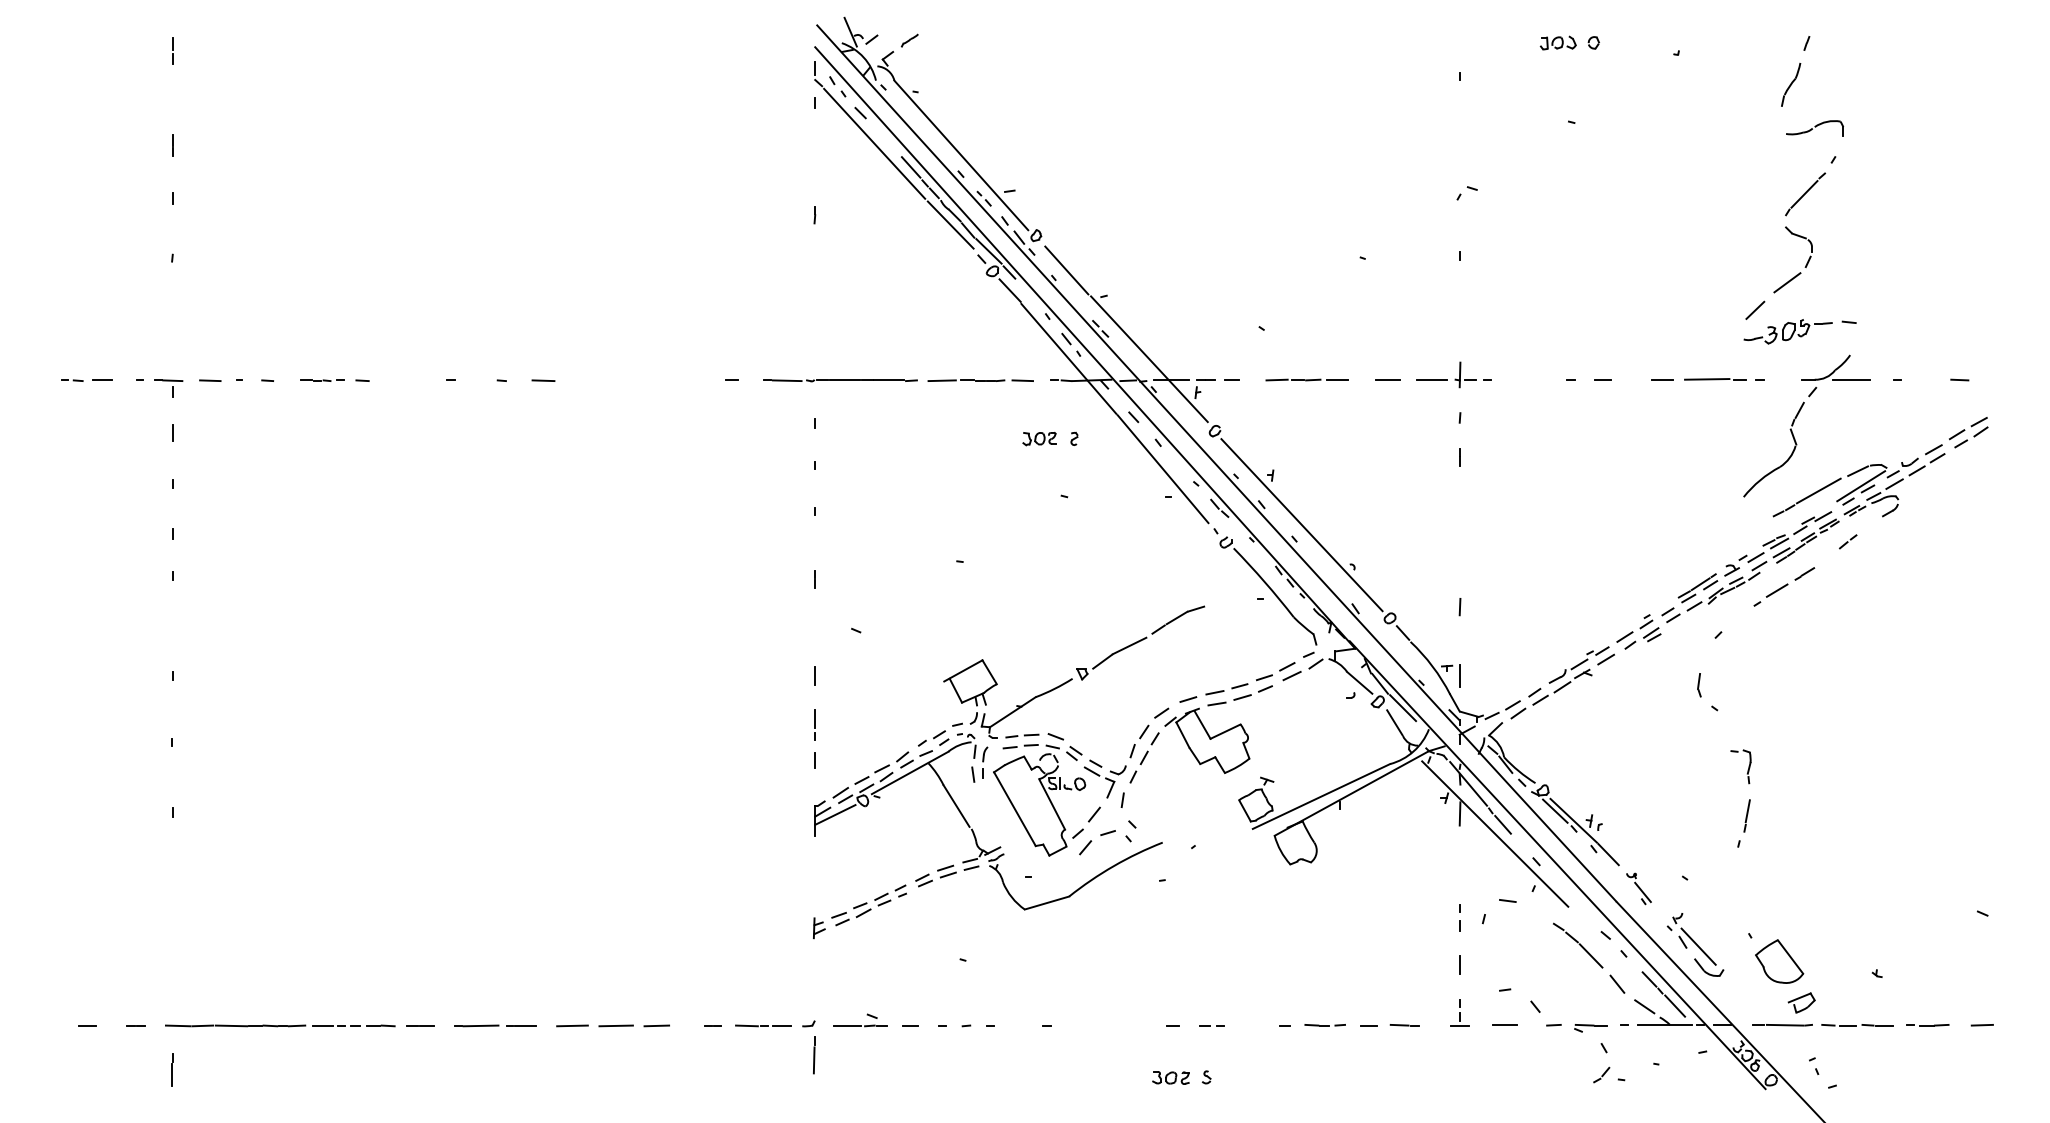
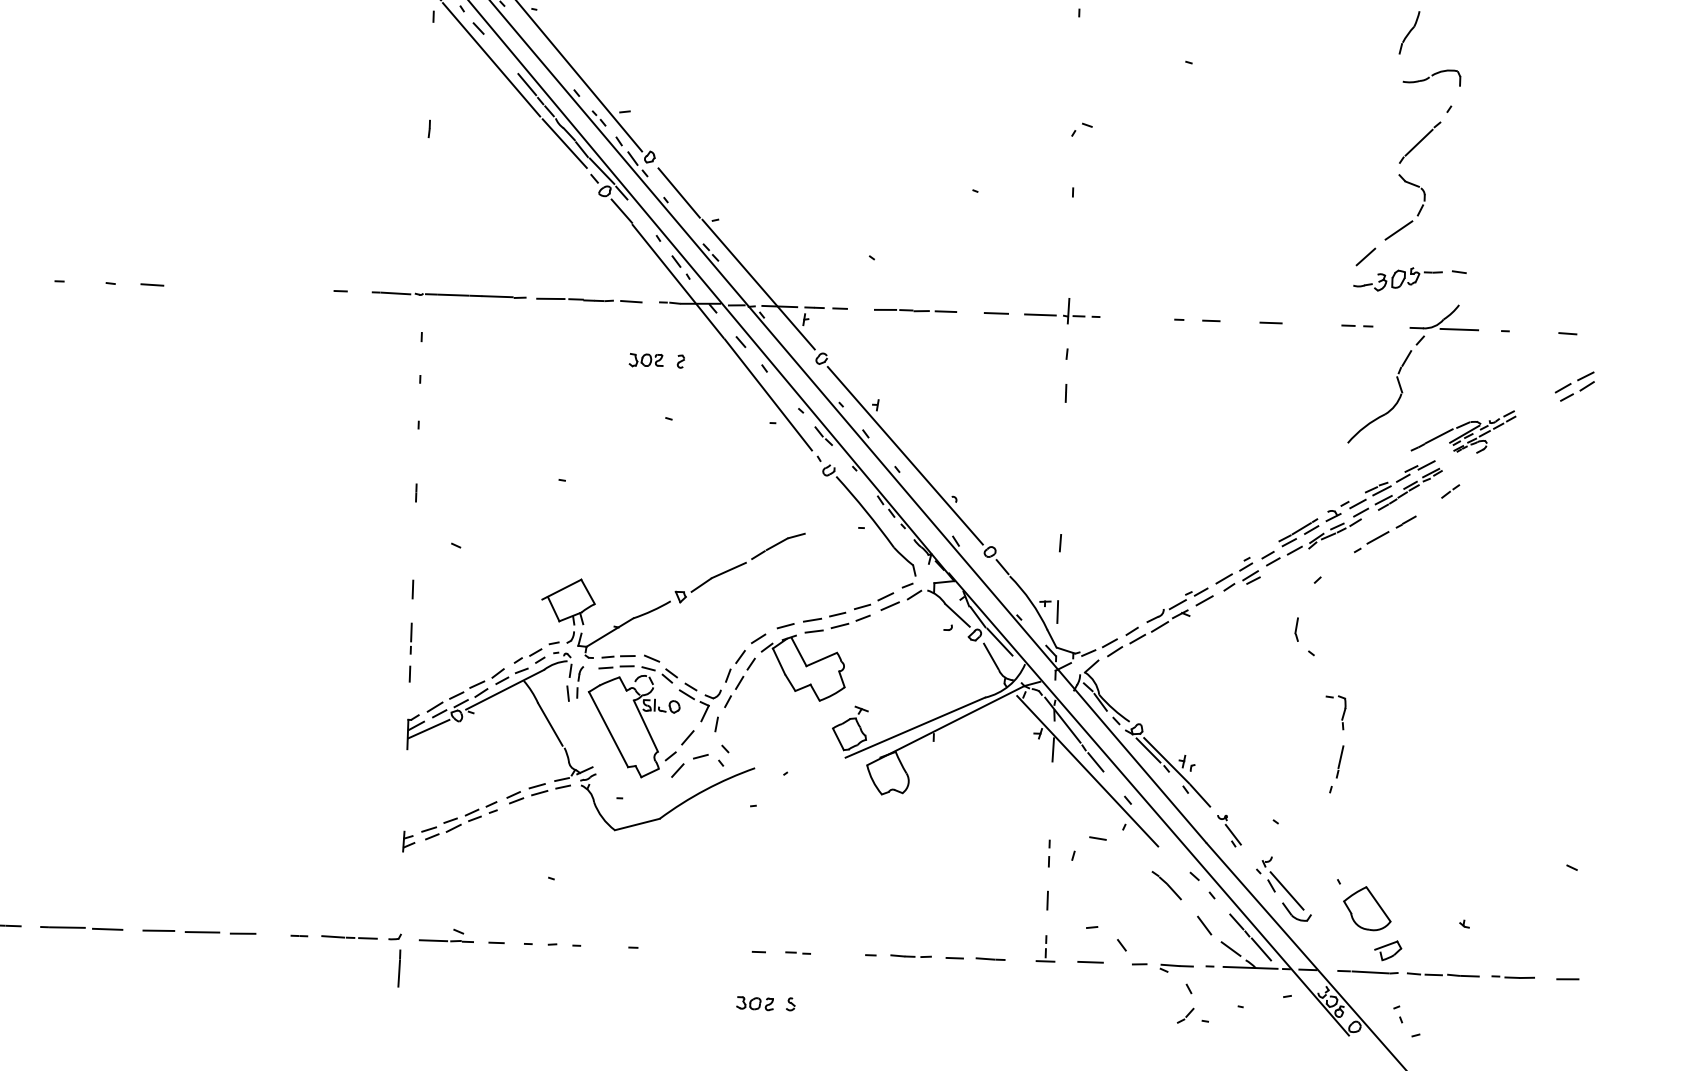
line: (1707, 379) -> (1315, 324), removed
part: (1858, 480) -> (1463, 430), size x0.6
part: (1578, 945) -> (1167, 885), size x0.6

